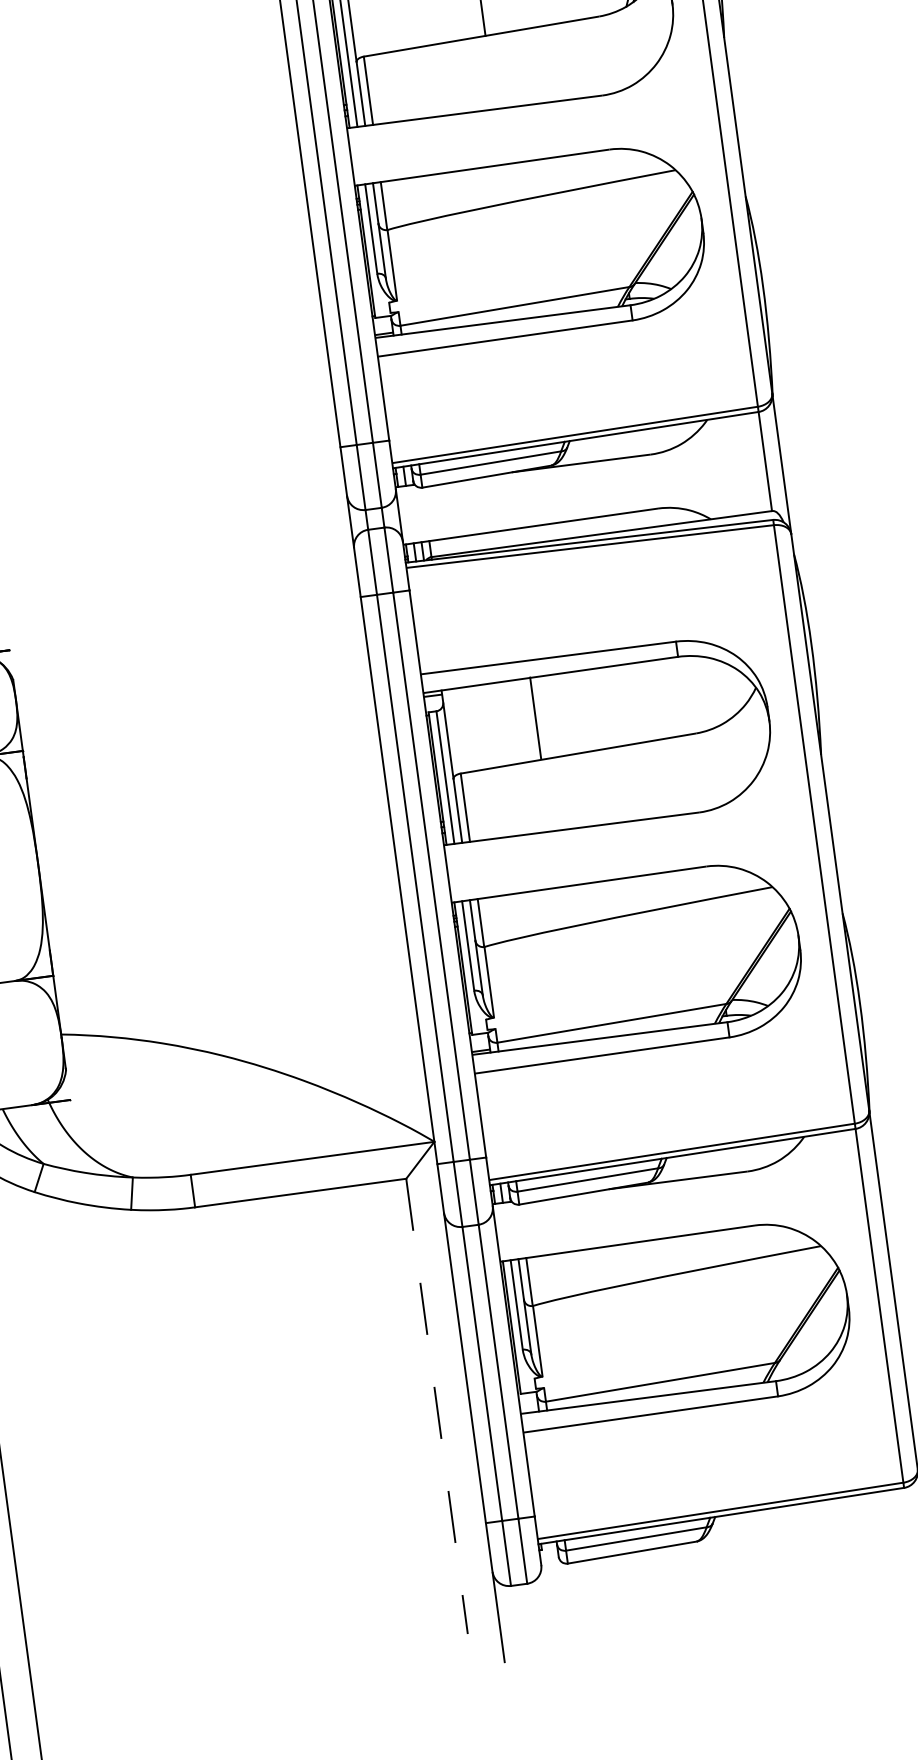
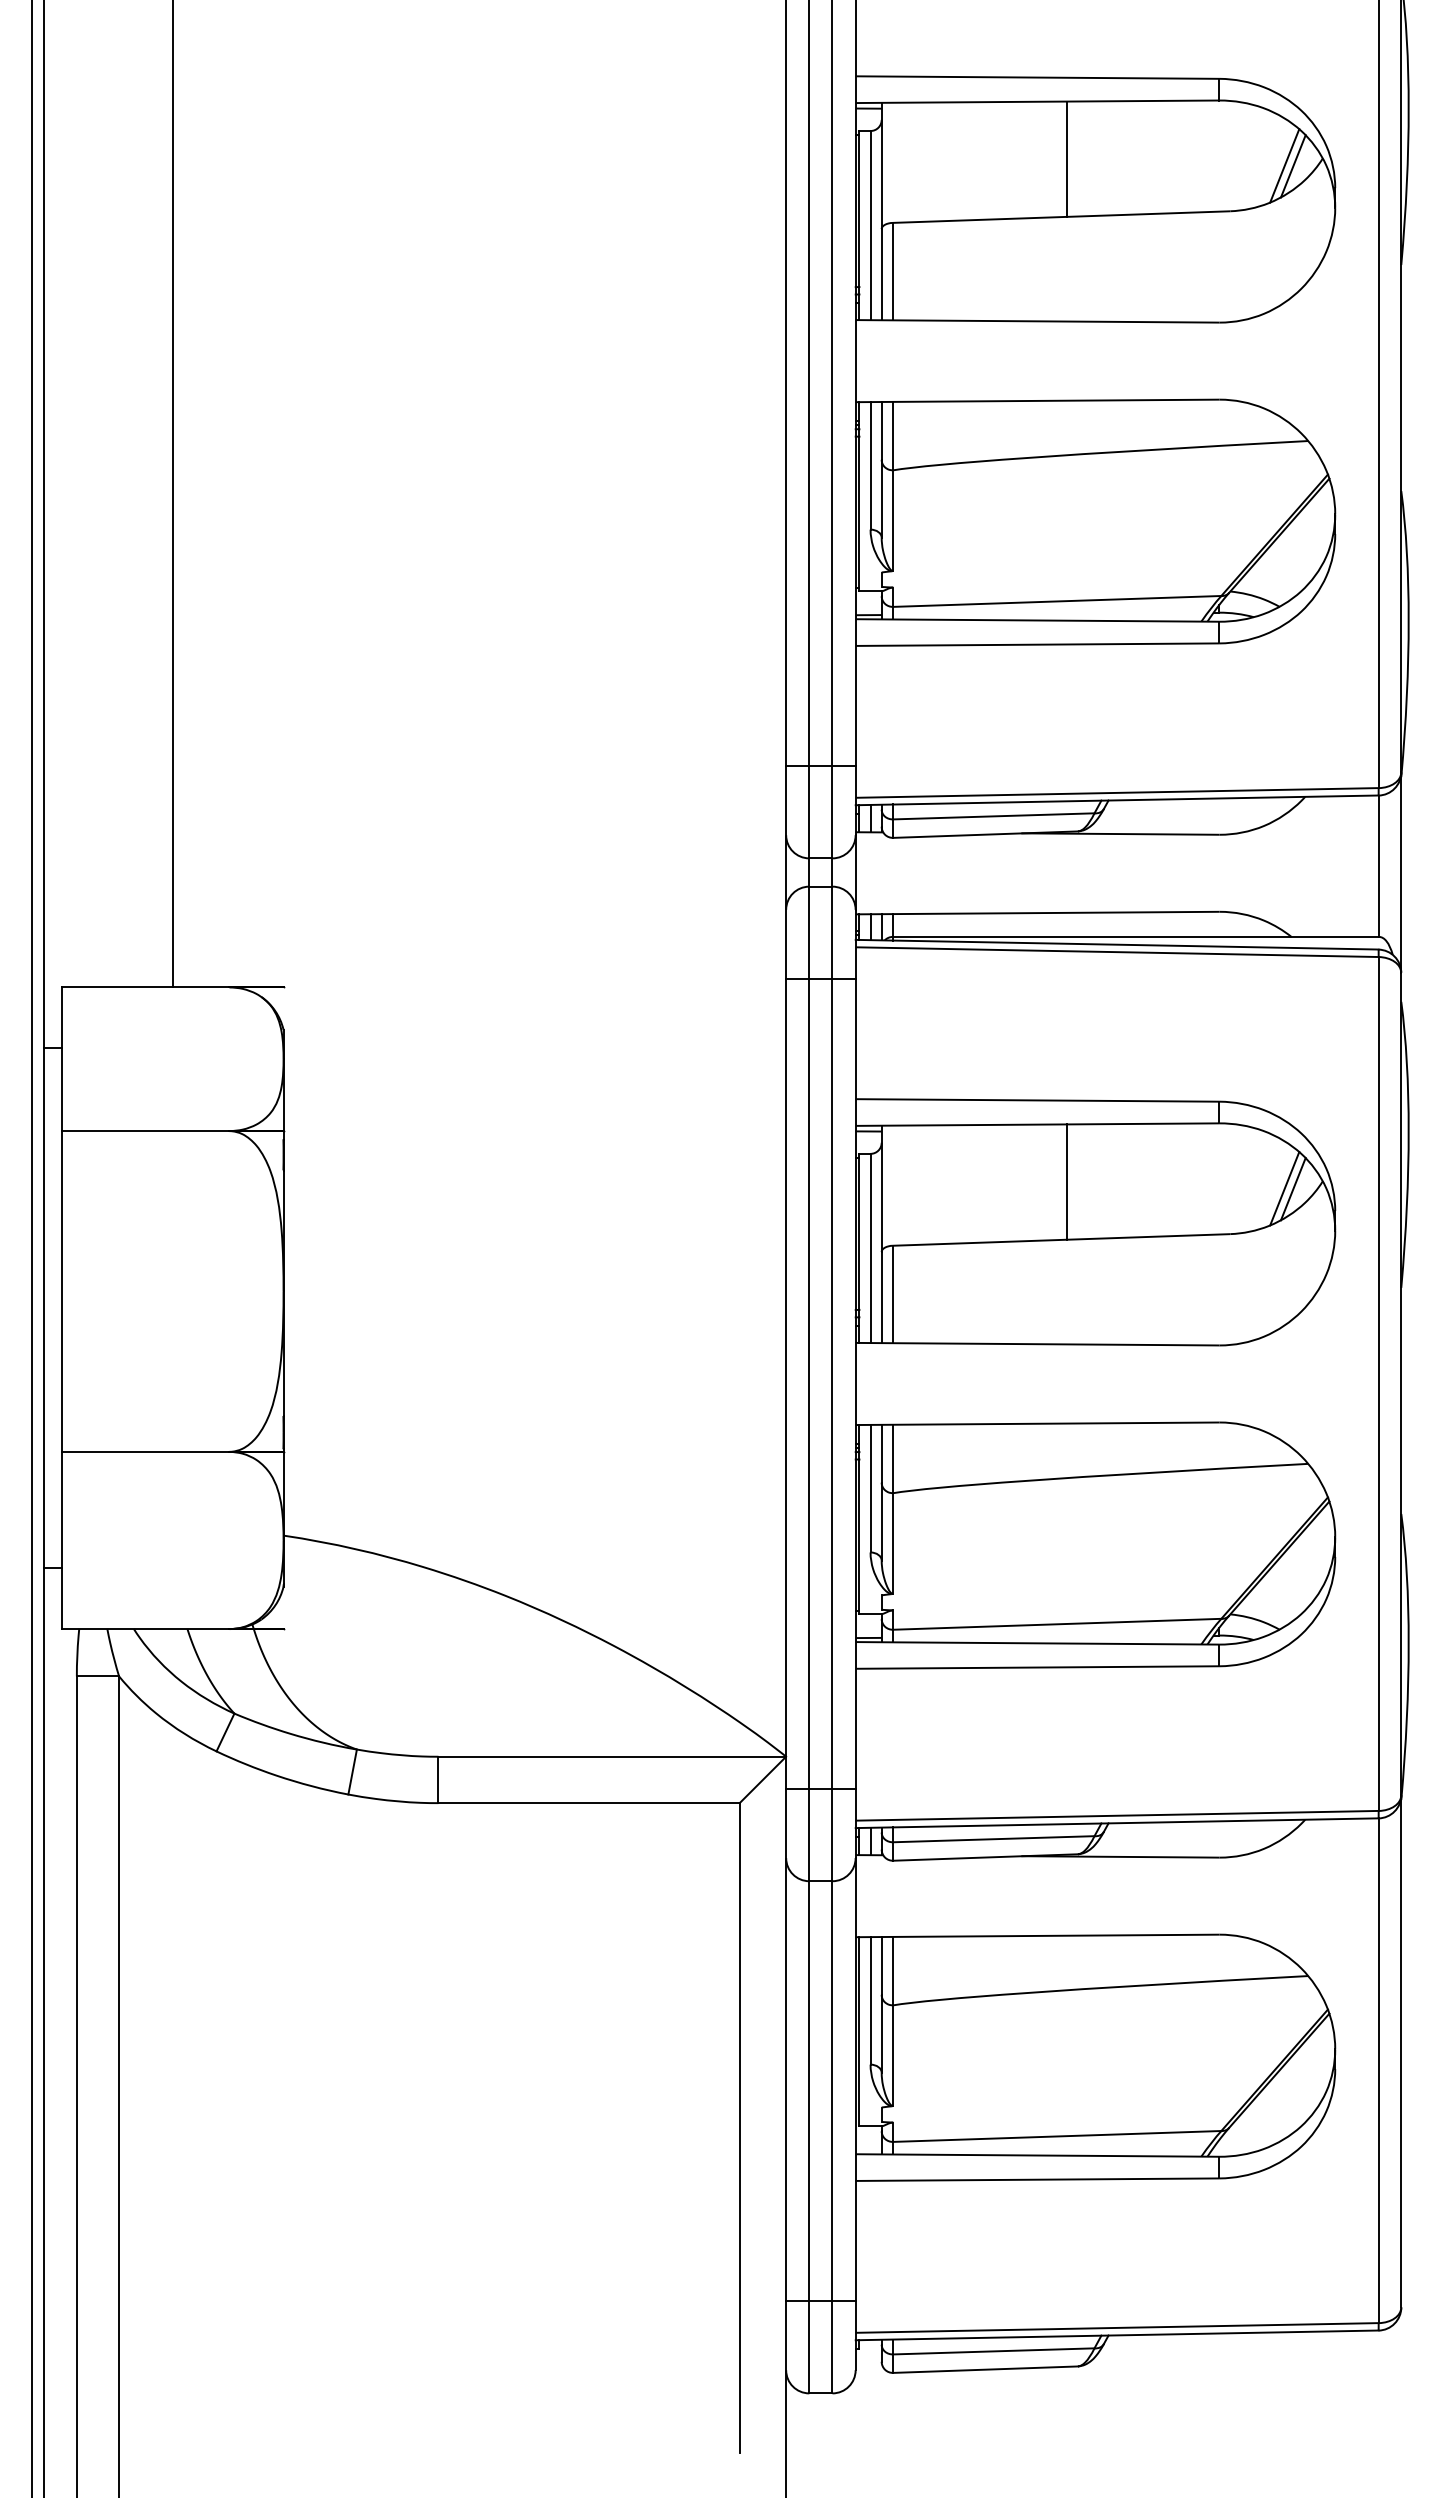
line: (729, 696) -> (1284, 1188), added
line: (735, 696) -> (1292, 1189), added
line: (535, 717) -> (1067, 1181), moved
line: (436, 1406) -> (739, 2127), dashed -> solid

